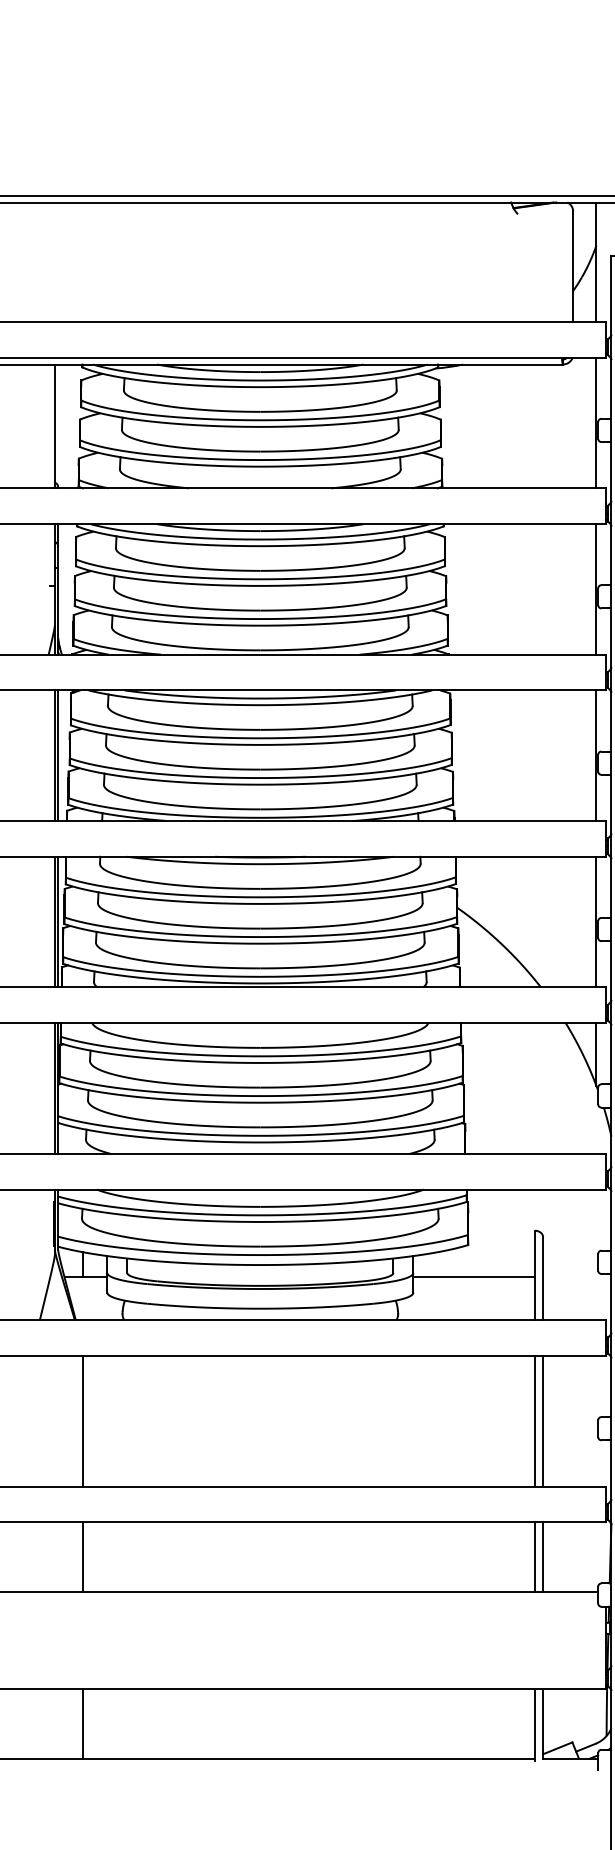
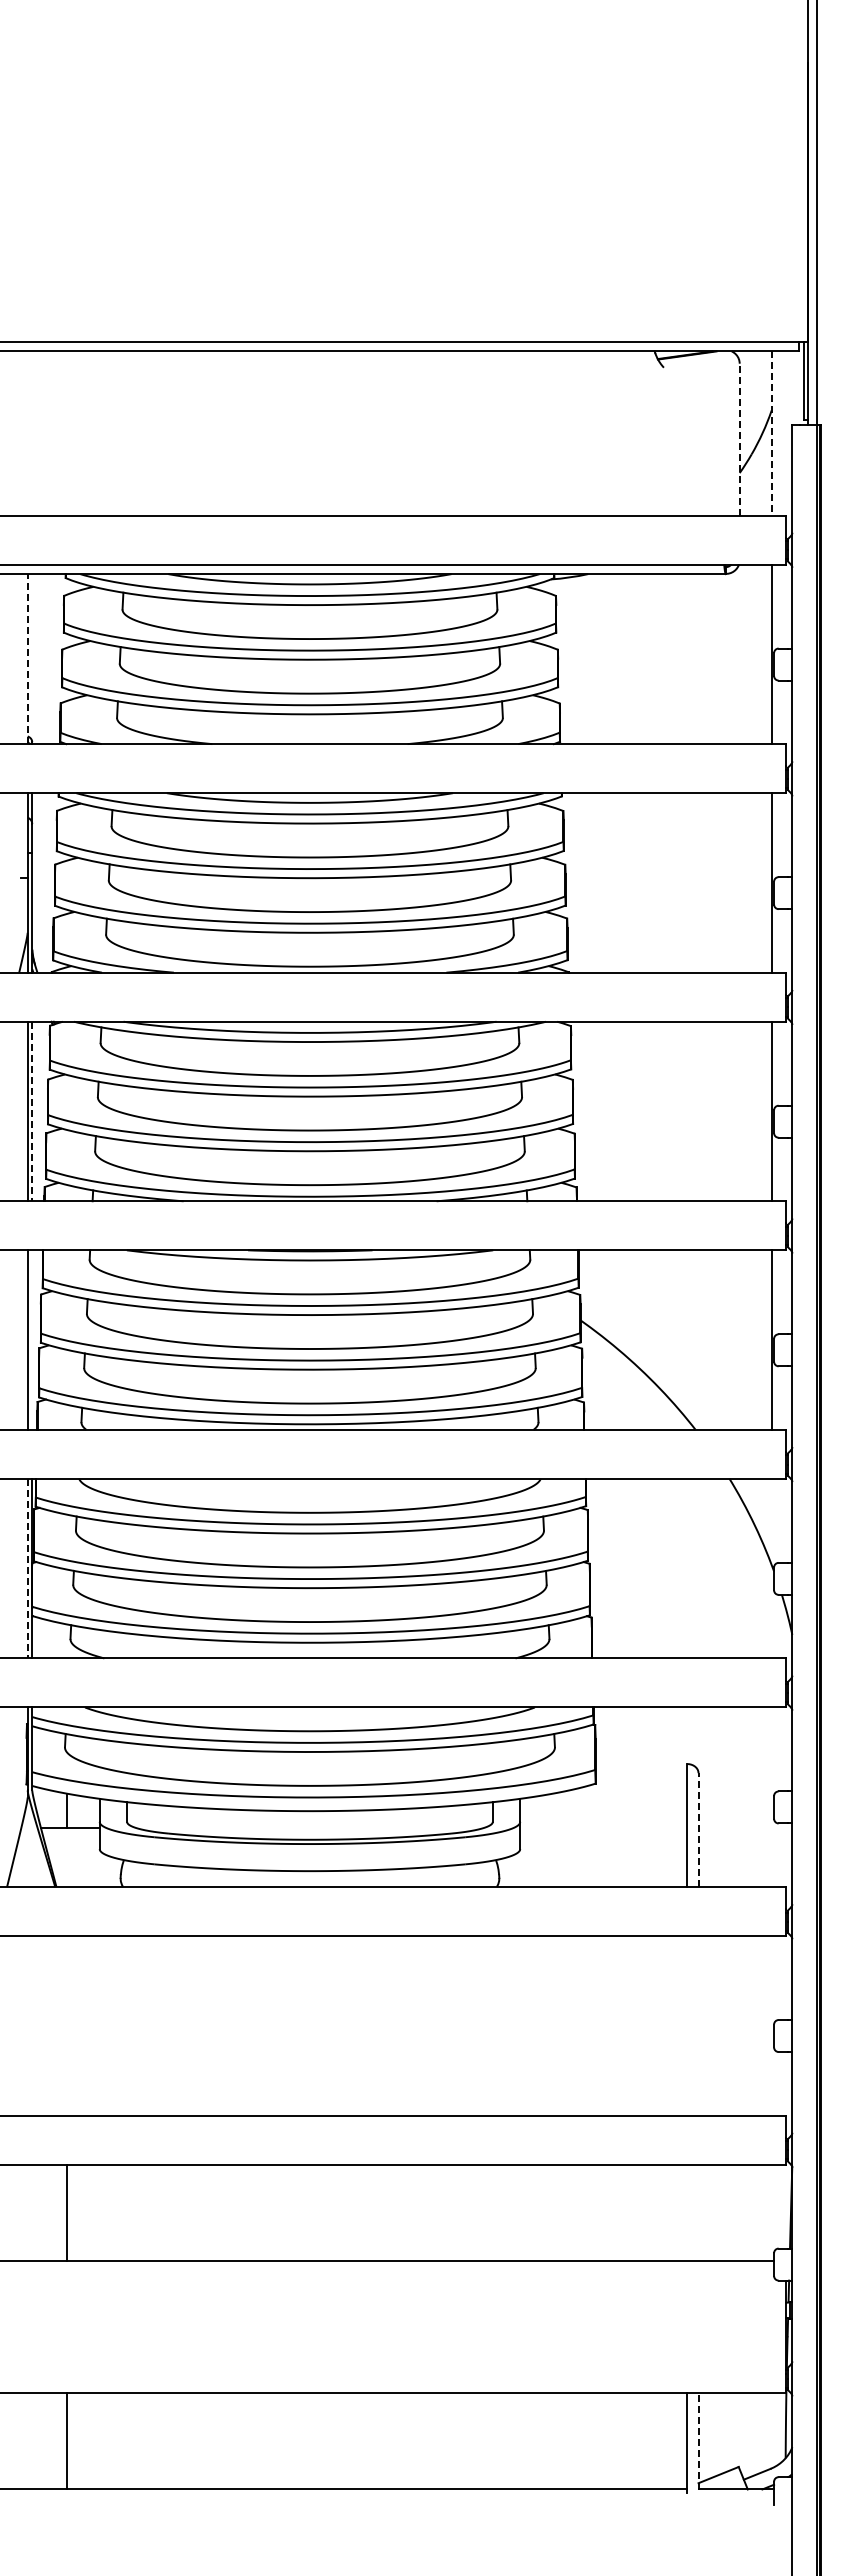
line: (596, 262) -> (771, 433), solid -> dashed
line: (572, 266) -> (739, 439), solid -> dashed
line: (54, 426) -> (27, 658), solid -> dashed
line: (58, 755) -> (32, 1111), solid -> dashed
line: (58, 921) -> (32, 1339), removed
line: (596, 1054) -> (771, 1521), removed
line: (54, 1088) -> (27, 1568), solid -> dashed
line: (473, 1277) -> (603, 1828), removed
line: (543, 1279) -> (698, 1830), solid -> dashed
line: (83, 1421) -> (66, 2025), removed
line: (535, 1421) -> (687, 2025), removed
line: (543, 1421) -> (698, 2025), removed
line: (535, 1557) -> (687, 2212), removed
line: (543, 1557) -> (698, 2212), removed
line: (543, 1723) -> (698, 2441), solid -> dashed

